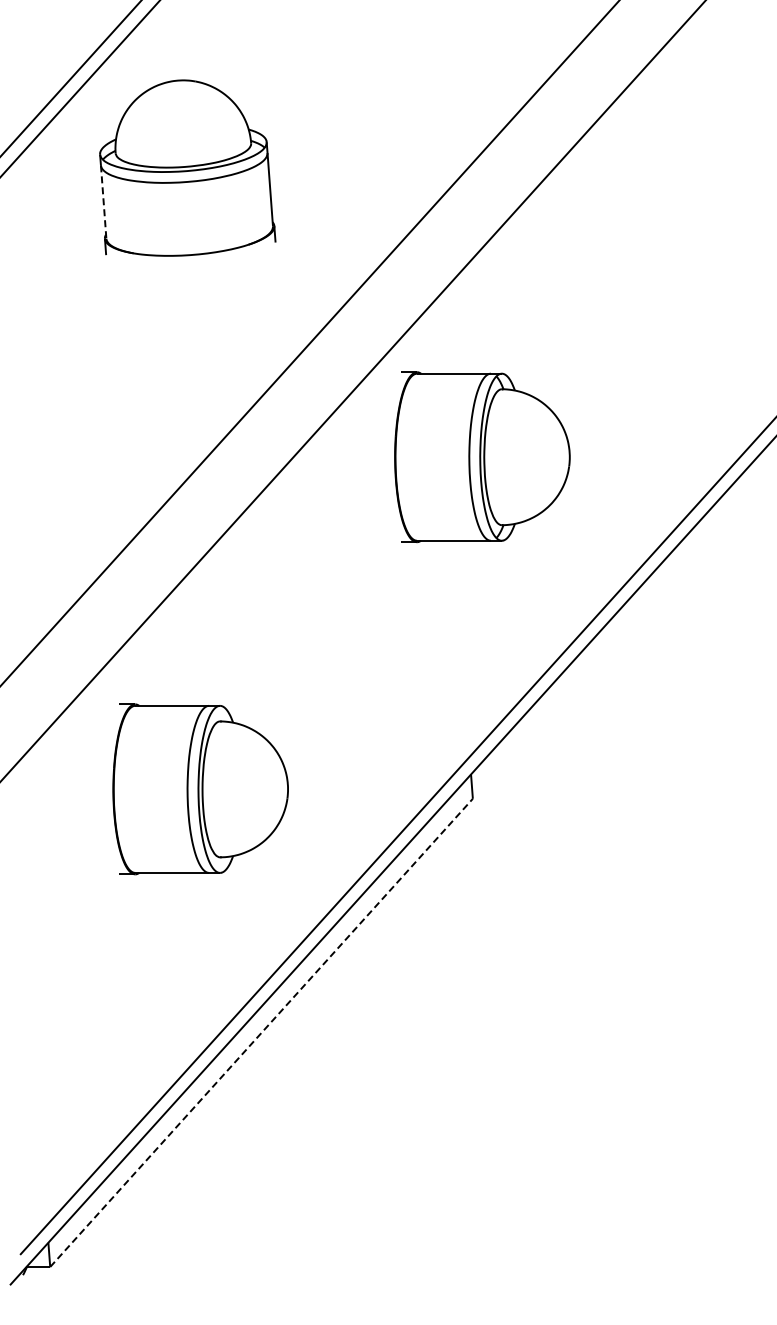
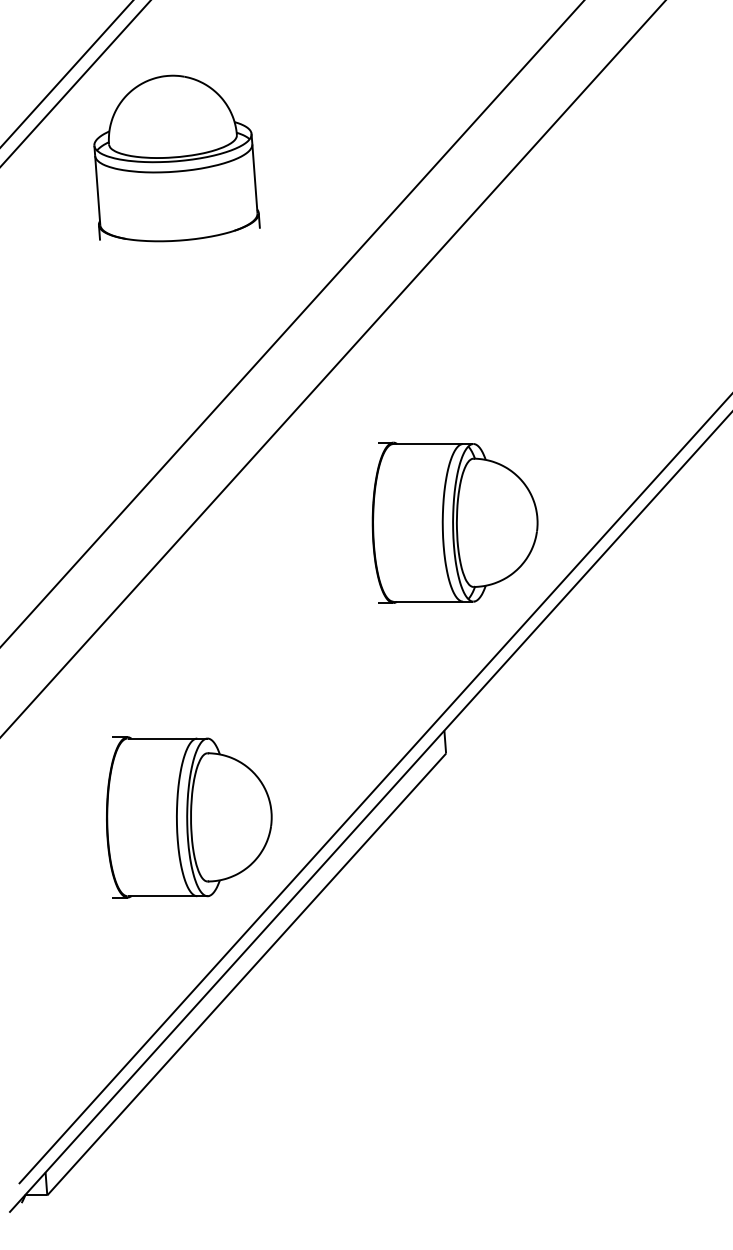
line: (103, 202) -> (97, 190), dashed -> solid
part: (482, 457) -> (455, 523), moved
part: (200, 789) -> (189, 817), moved
line: (261, 1032) -> (246, 974), dashed -> solid

